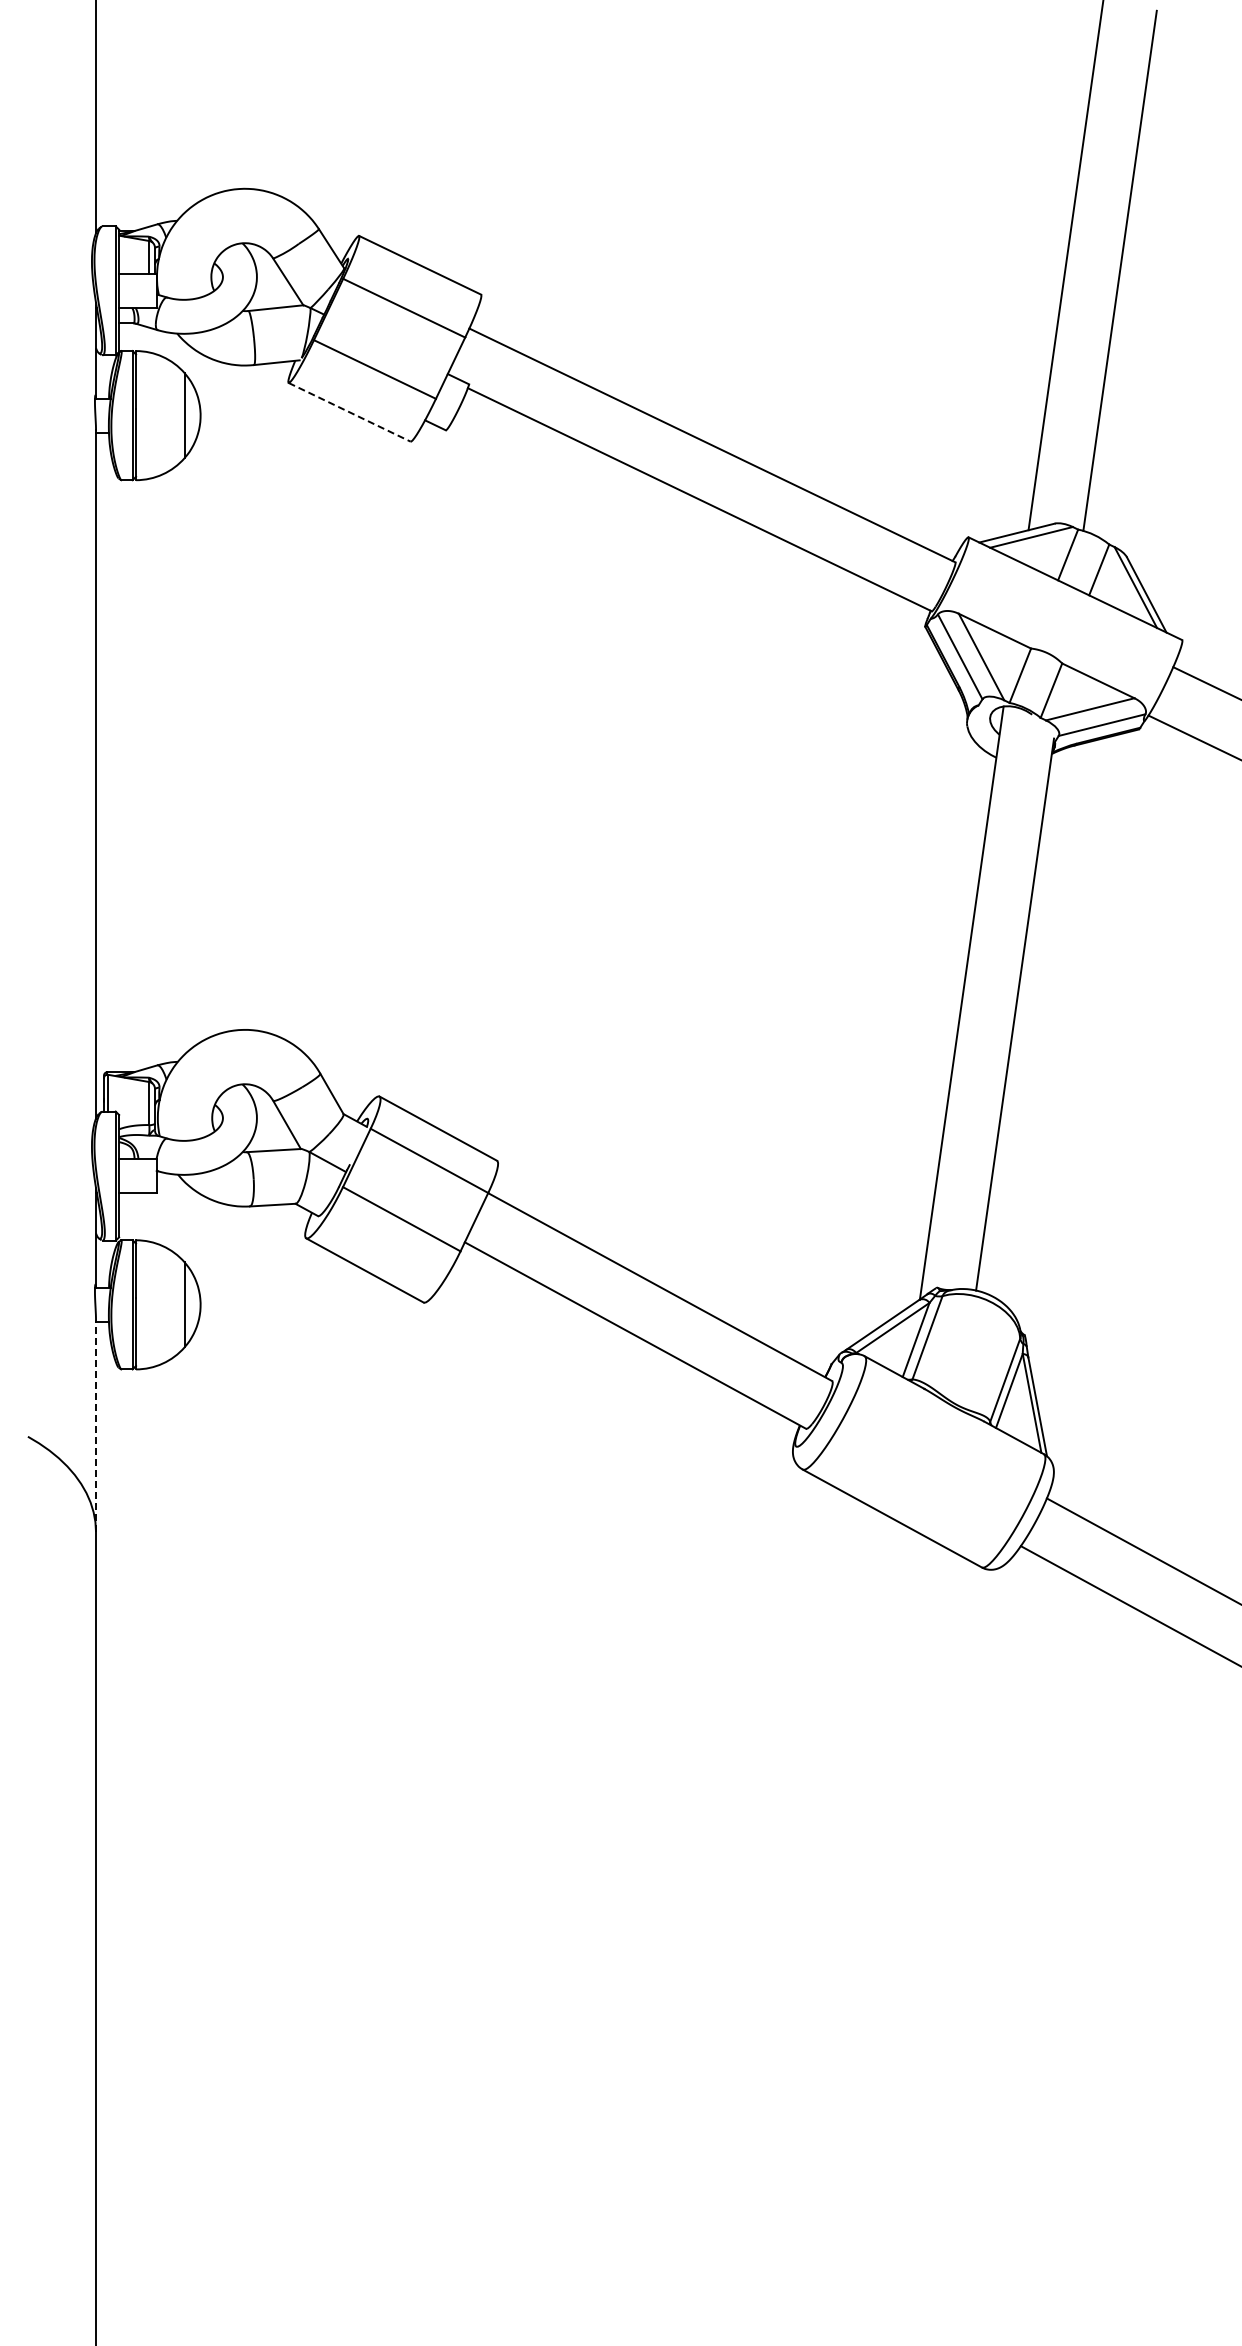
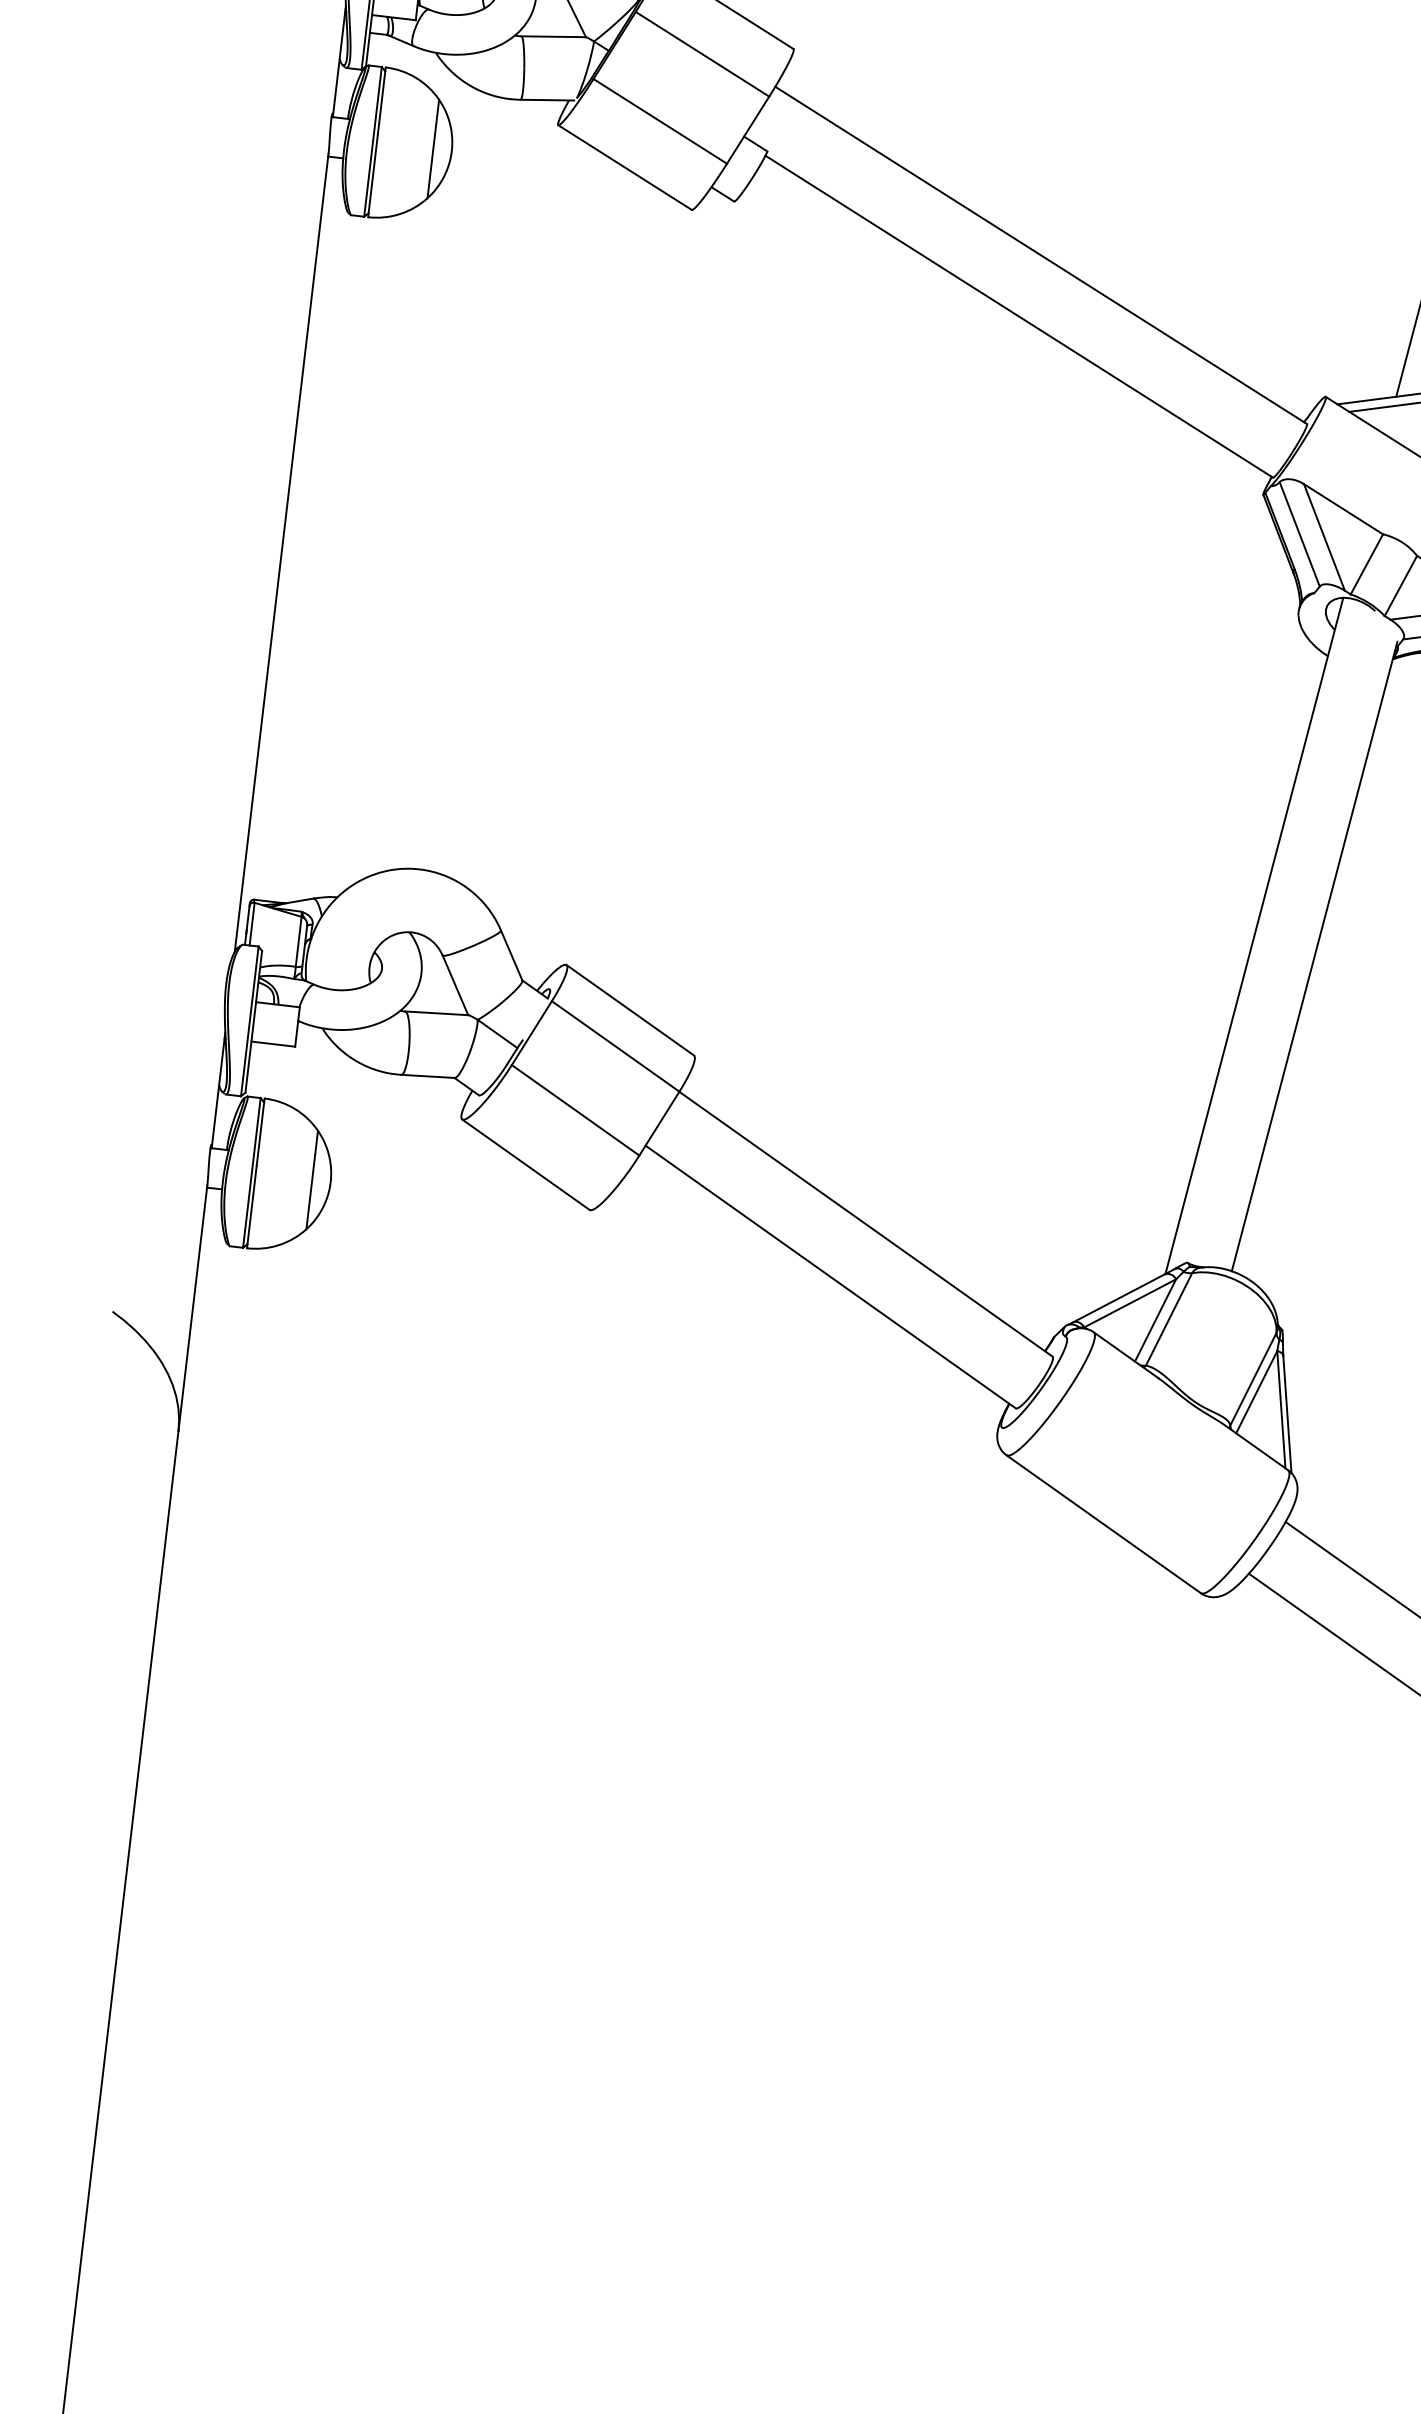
line: (349, 412) -> (624, 167), dashed -> solid
line: (96, 1425) -> (193, 1307), dashed -> solid

